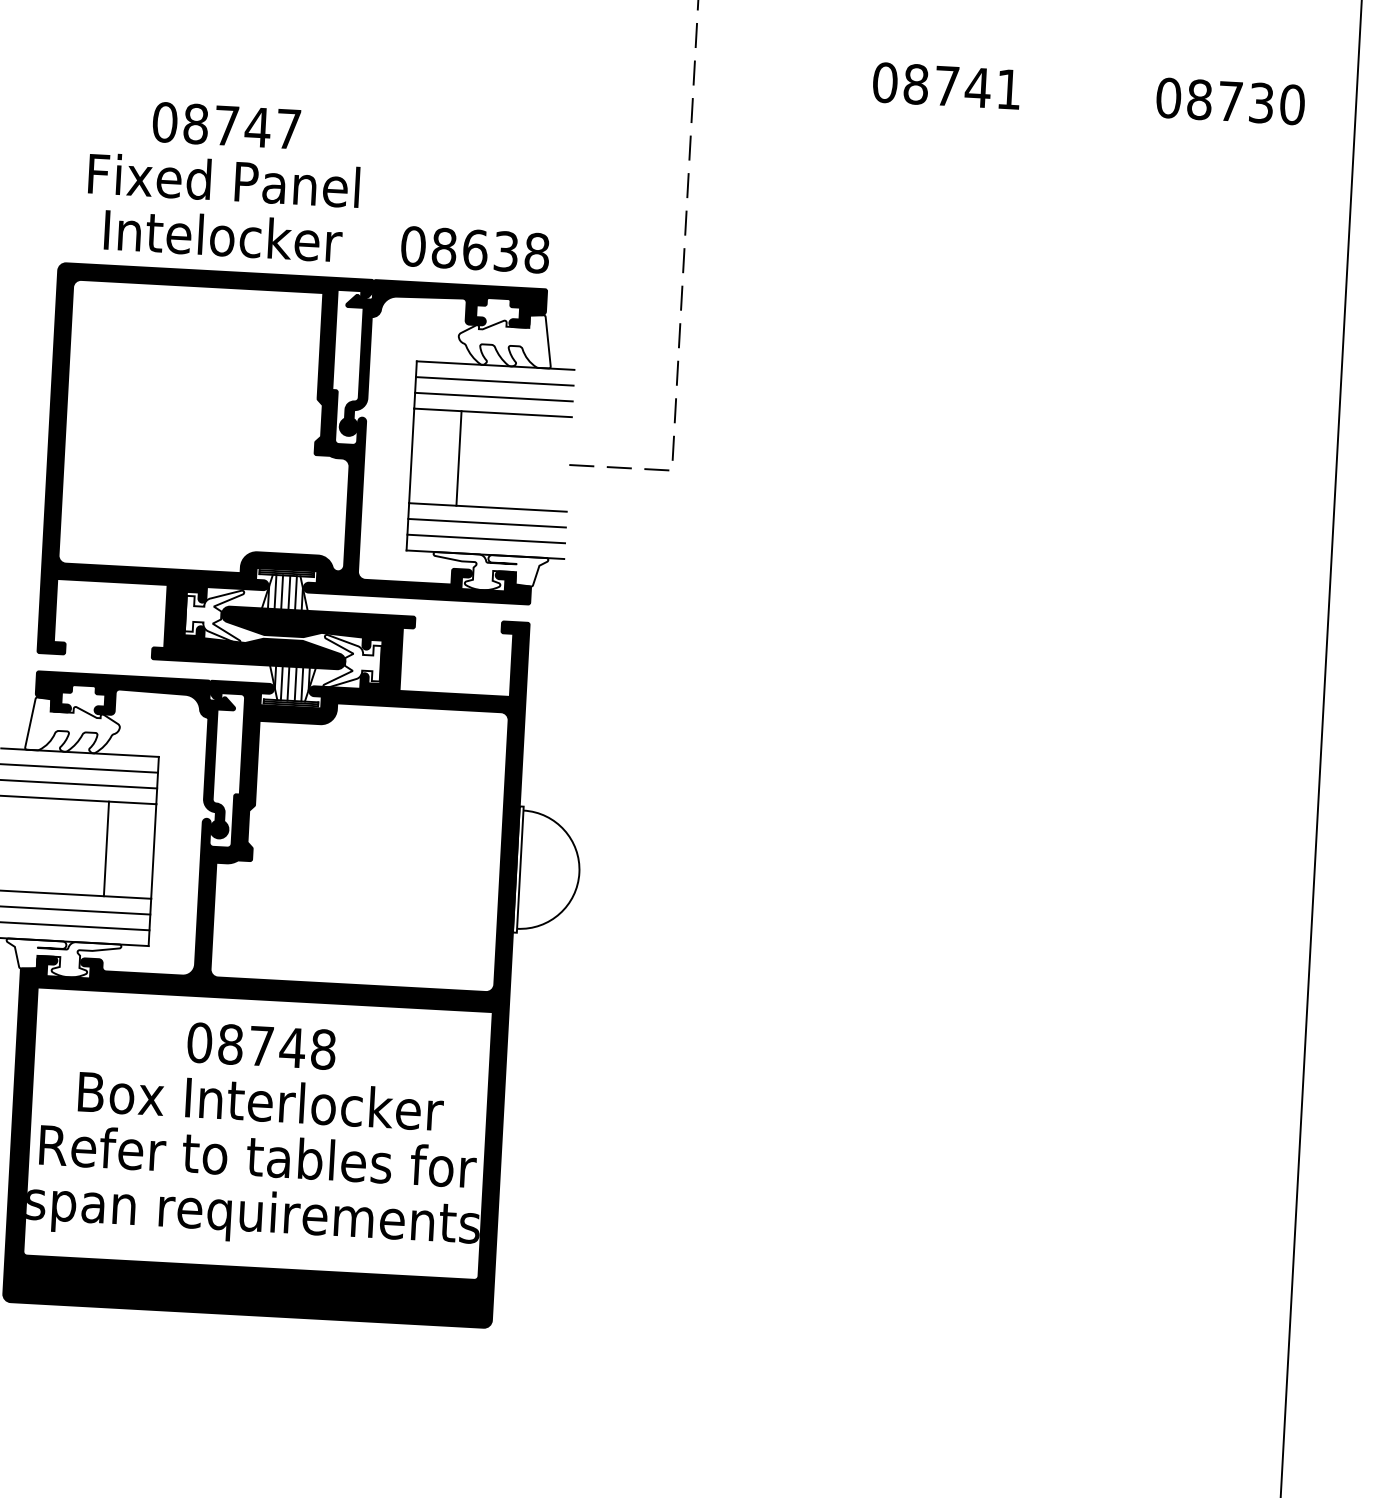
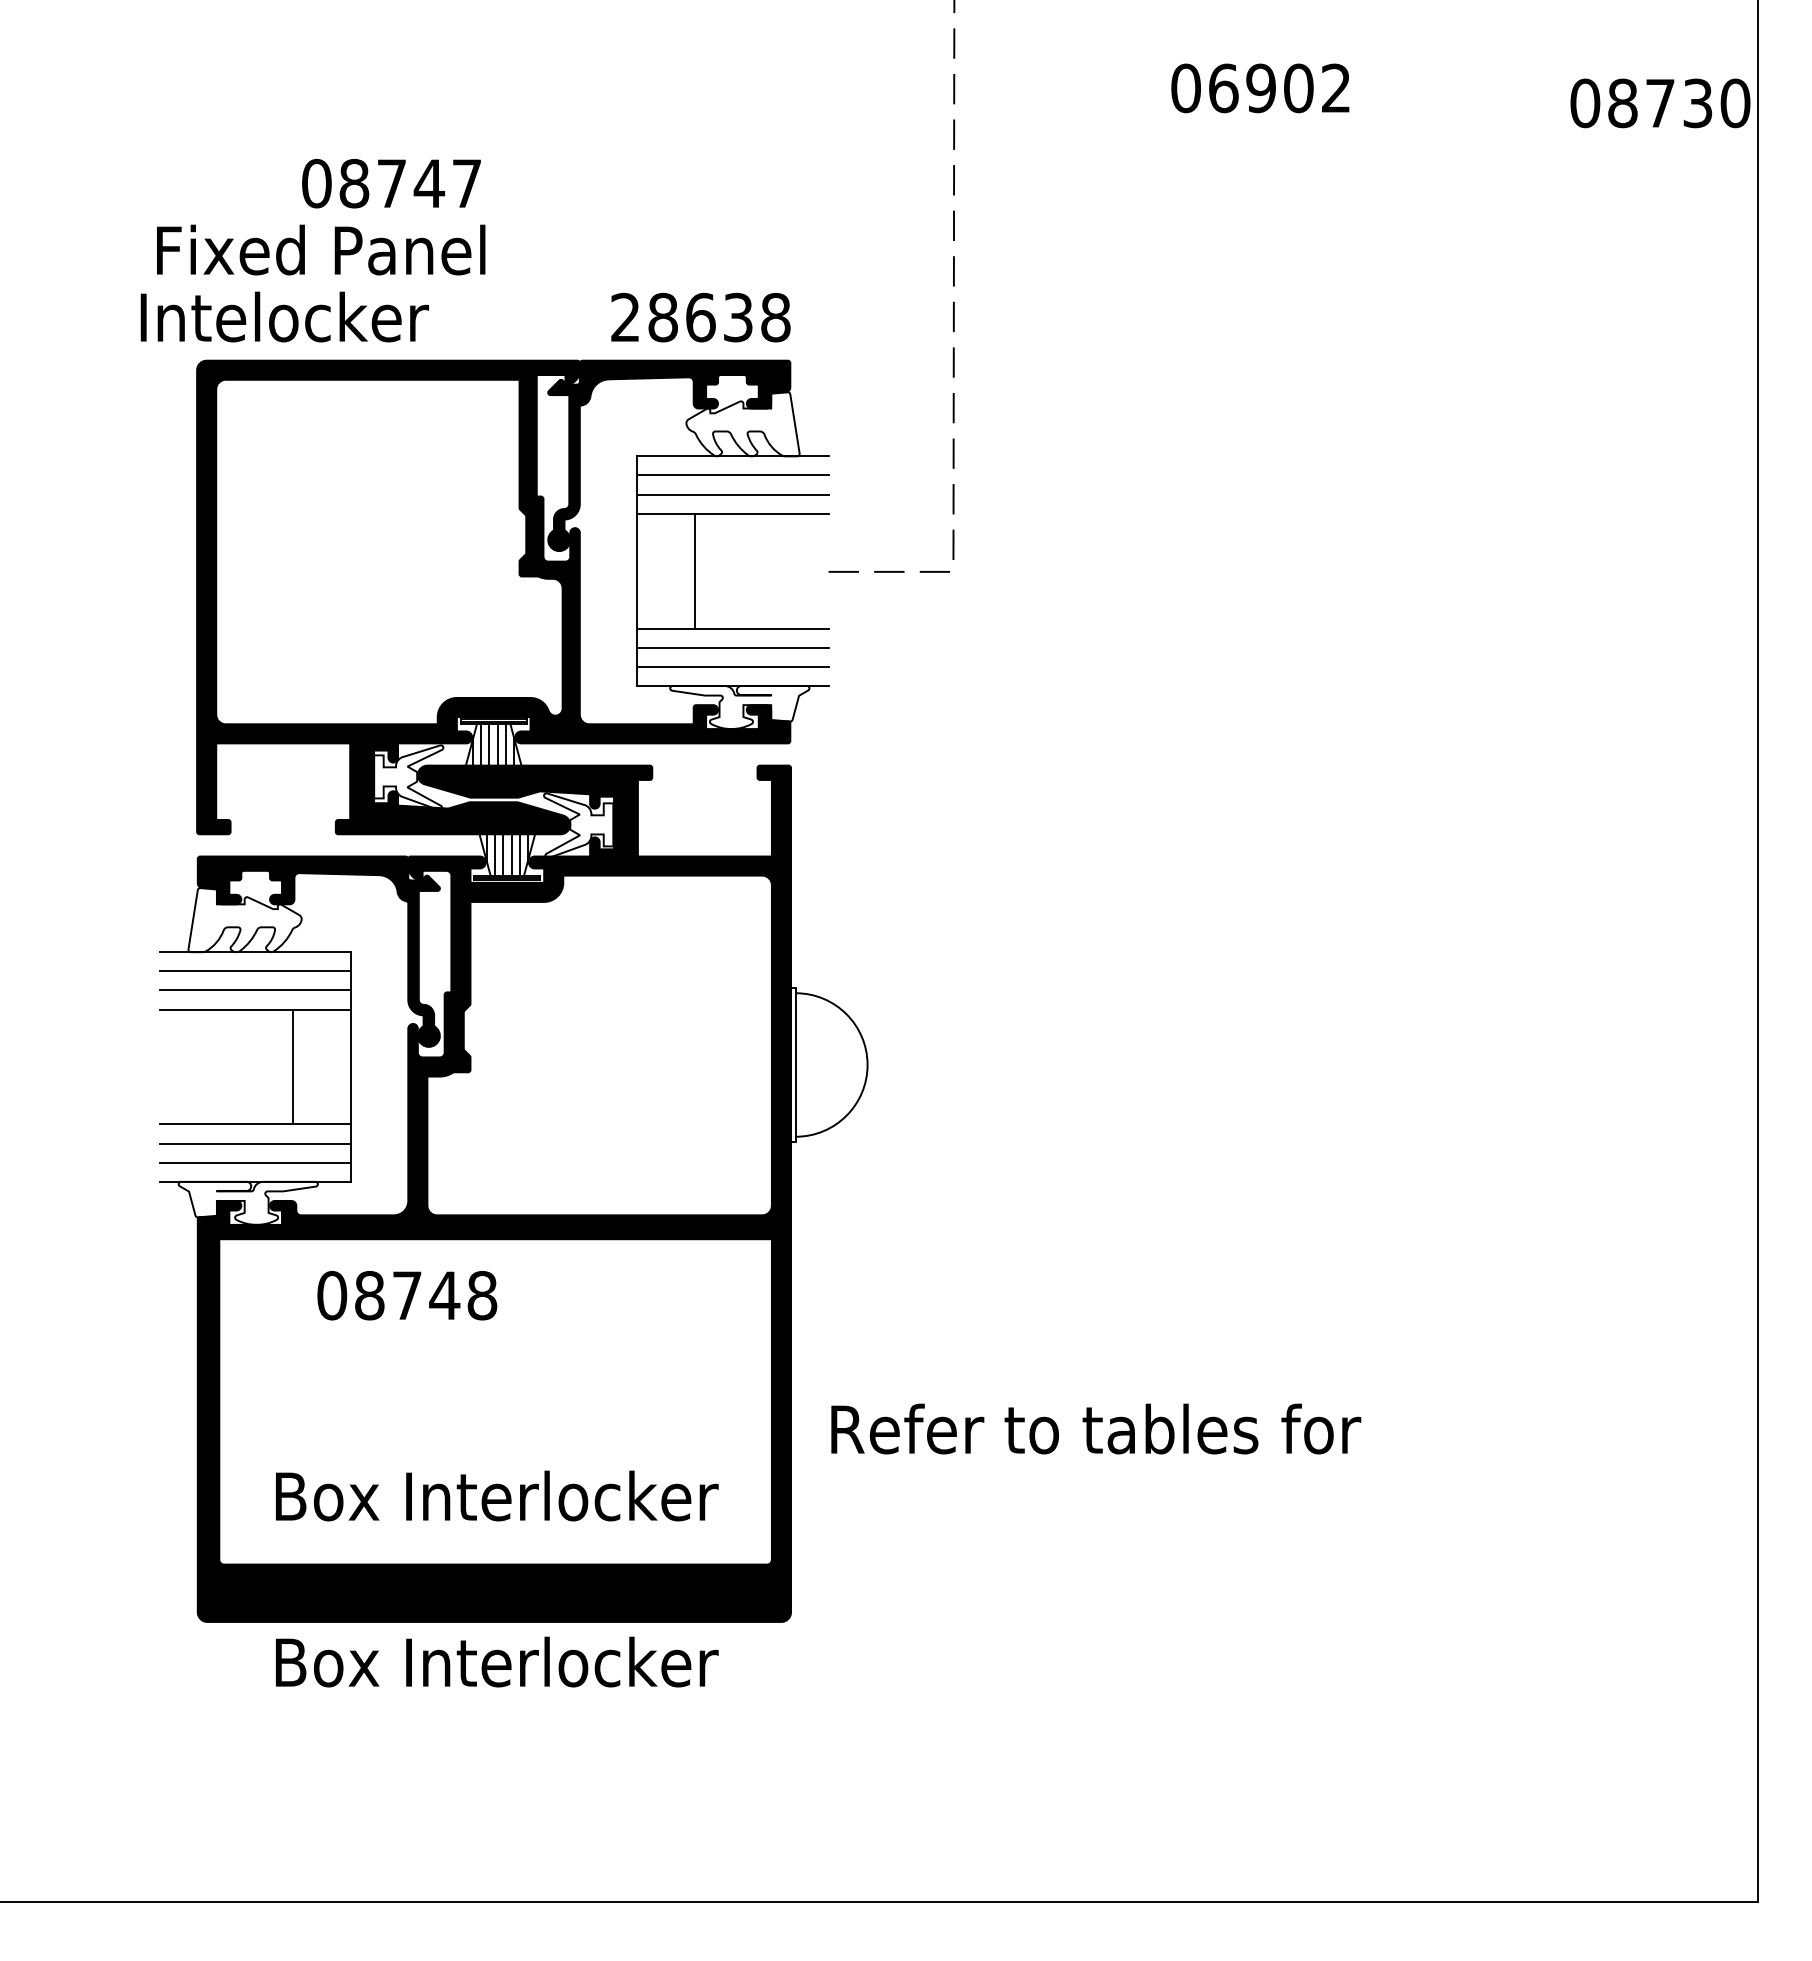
text: (962, 87) -> (1279, 88), 08741 -> 06902
text: (1230, 101) -> (1660, 103), moved
text: (224, 180) -> (321, 249), moved
text: (223, 235) -> (284, 316), moved
text: (413, 246) -> (625, 317), 08638 -> 28638
text: (261, 1046) -> (407, 1295), moved
text: (261, 1100) -> (497, 1661), moved
text: (258, 1155) -> (1096, 1428), moved
text: (253, 1216) -> (495, 1502), span requirements -> Box Interlocker

